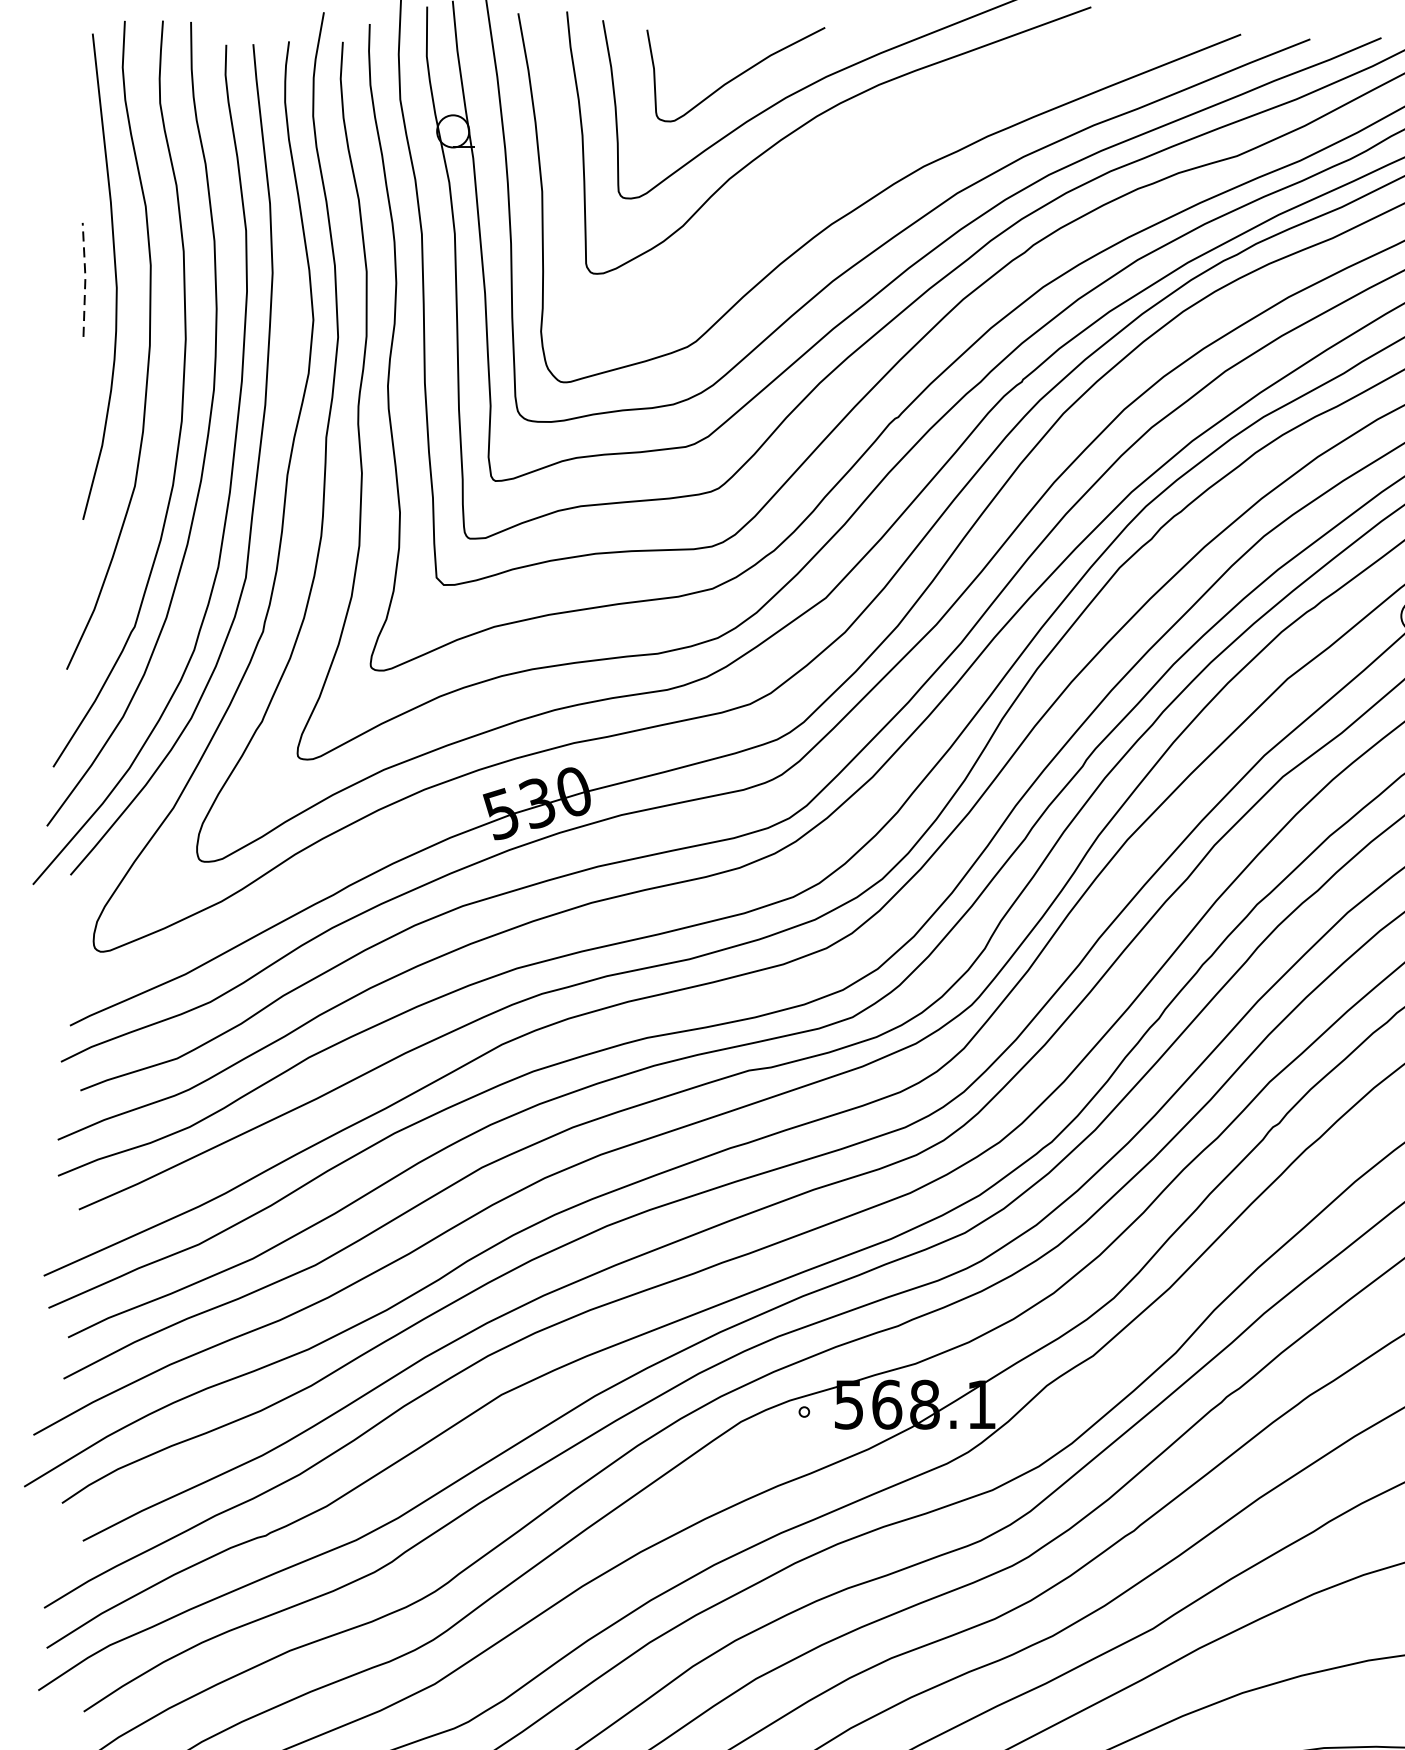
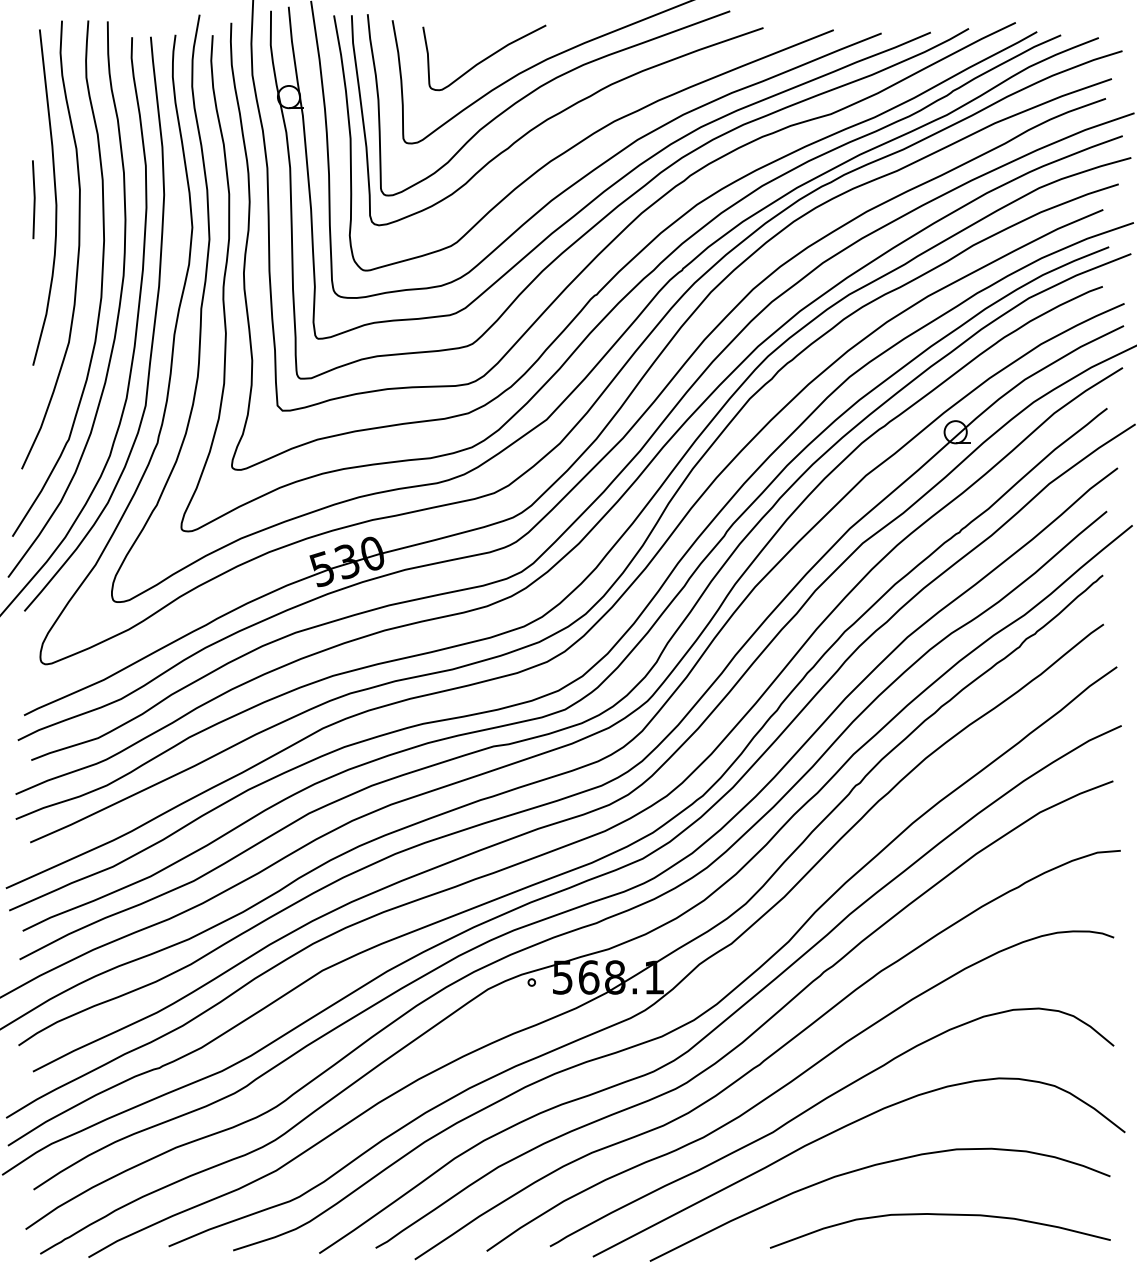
curve: (838, 159) -> (555, 116), added
line: (85, 278) -> (34, 198), dashed -> solid

